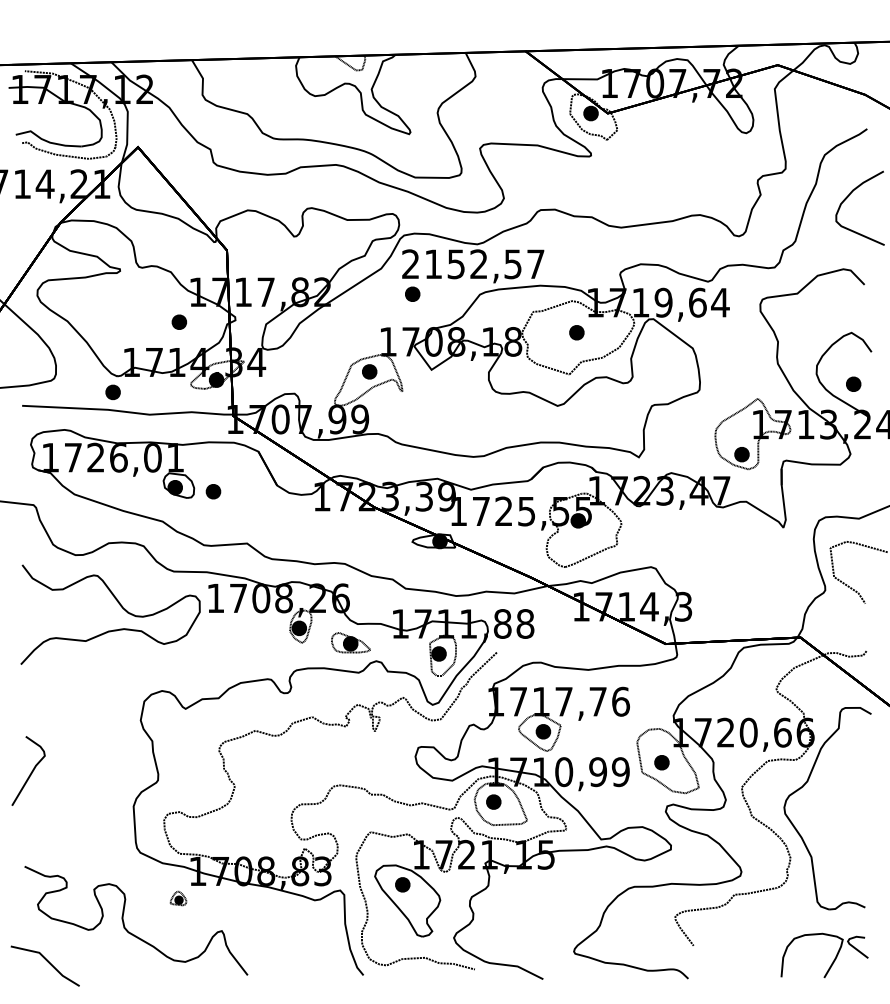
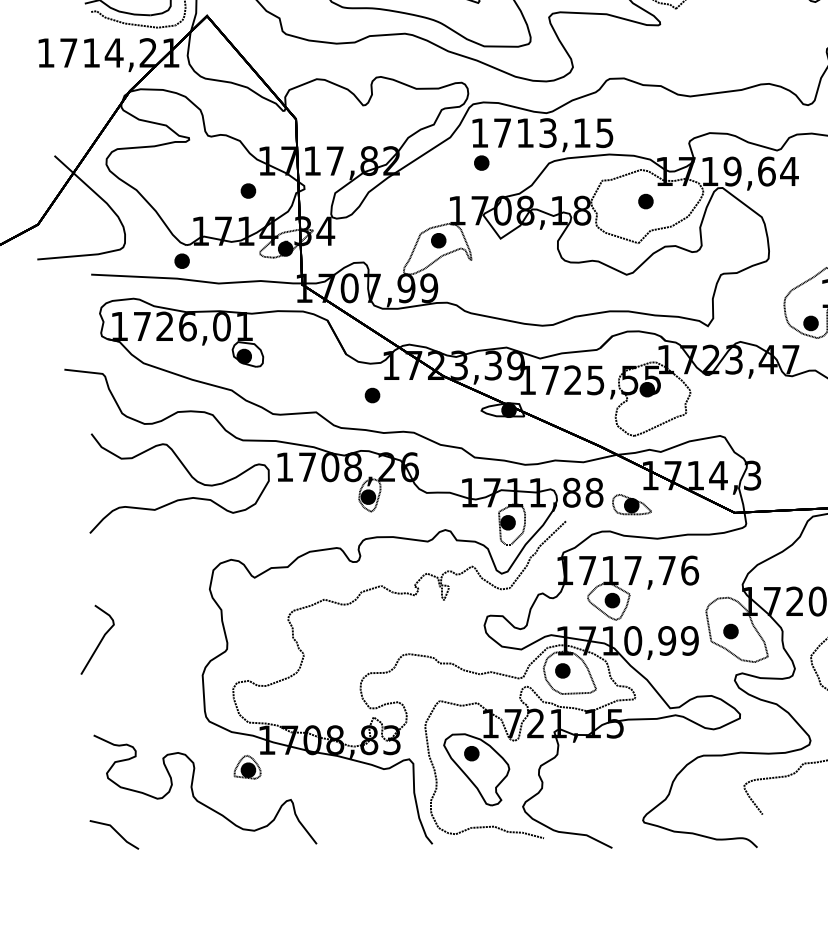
text: (473, 264) -> (542, 133), 2152,57 -> 1713,15
part: (213, 491) -> (372, 395), moved
part: (350, 642) -> (631, 504), moved
part: (178, 898) -> (247, 767), size x1.67
part: (45, 965) -> (114, 834), size x0.71

